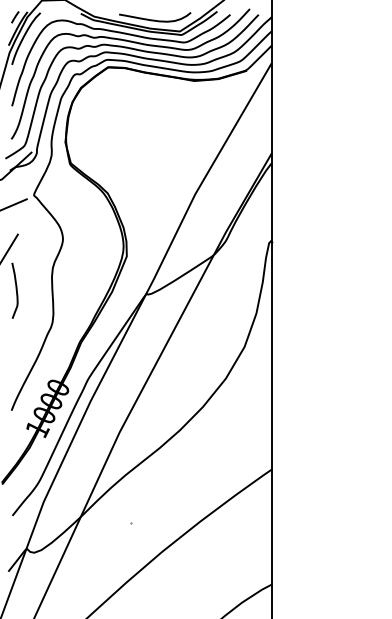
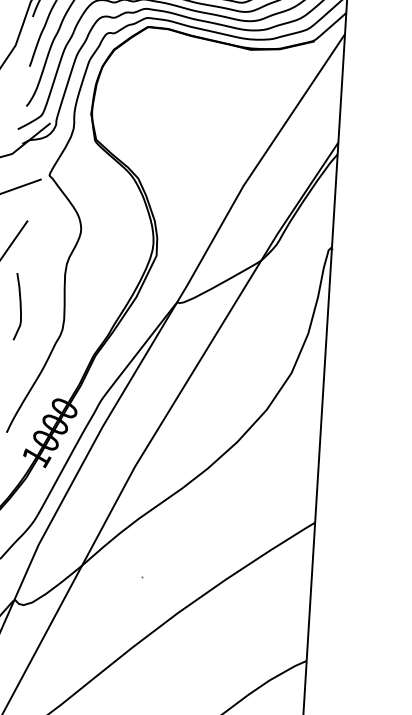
curve: (15, 290) -> (19, 306), moved

